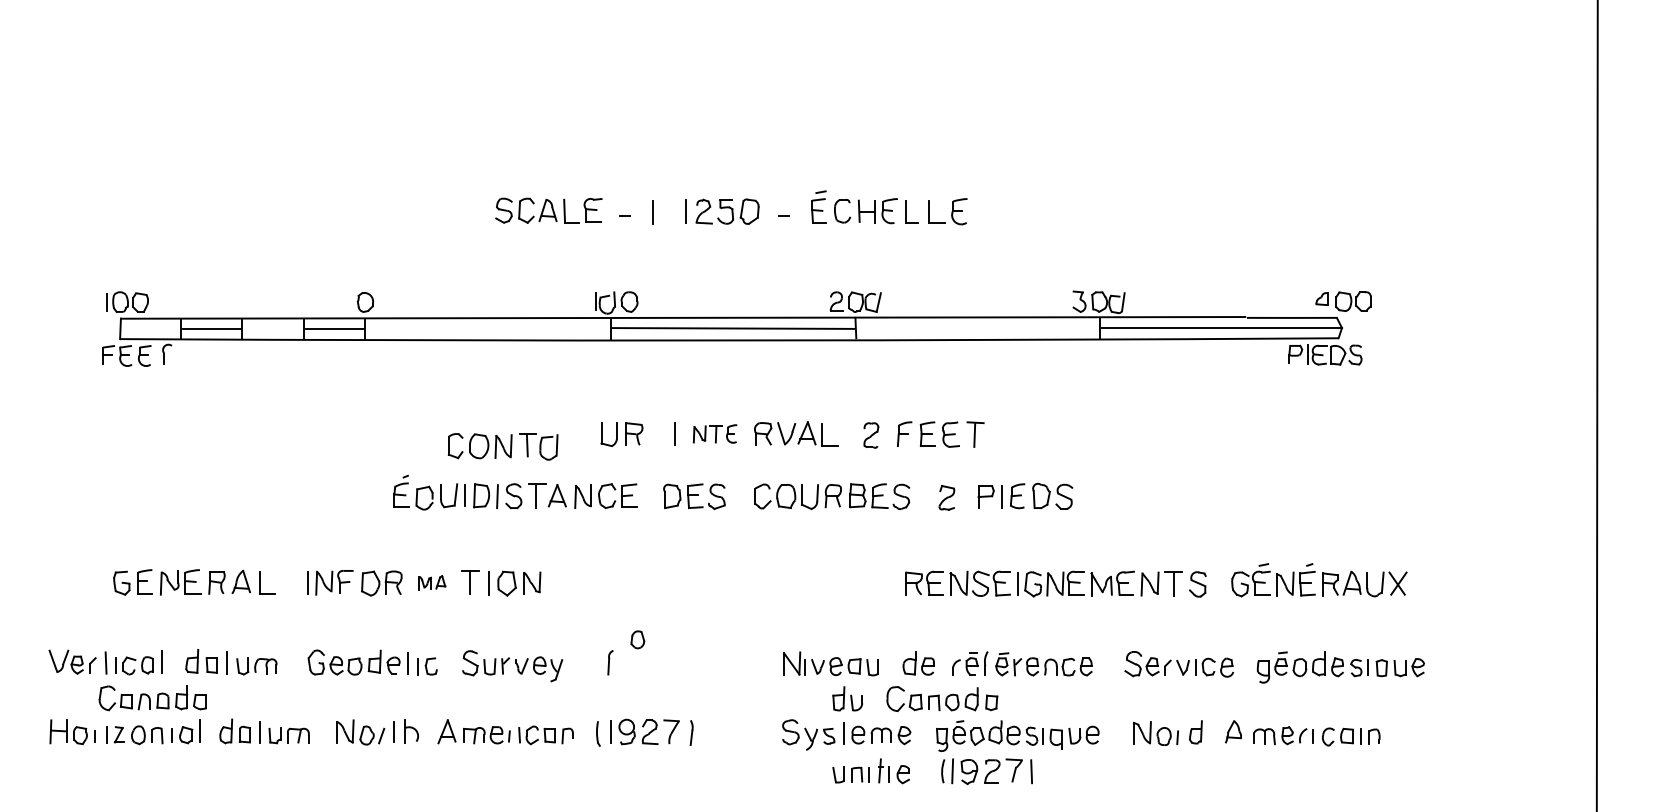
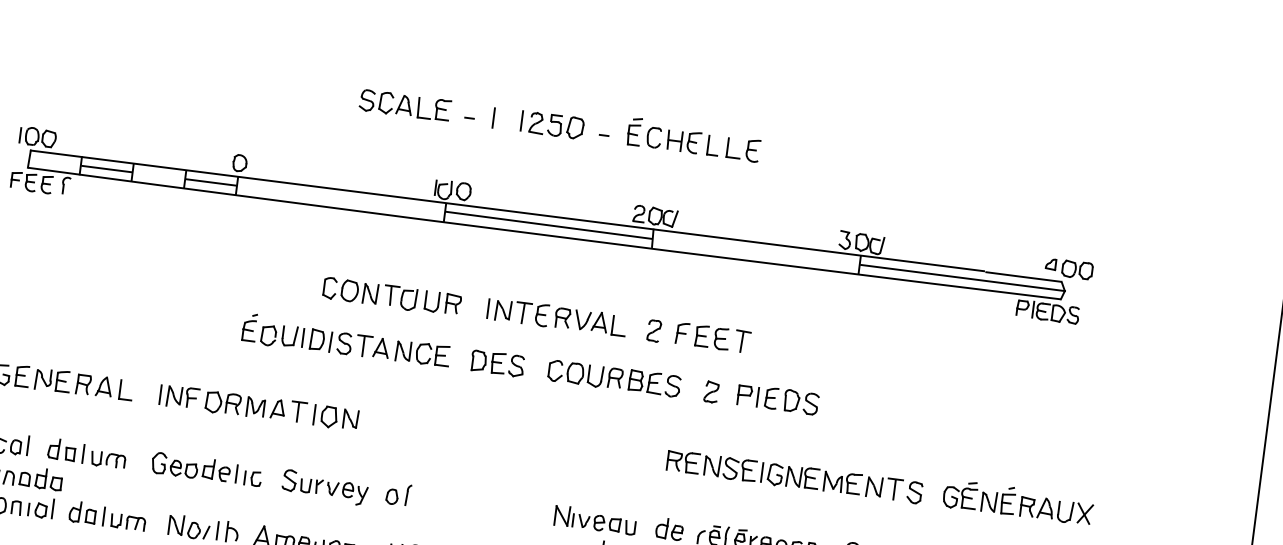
part: (714, 433) -> (521, 312), size x1.43
part: (502, 446) -> (369, 293), moved
part: (432, 582) -> (266, 407), size x1.67
part: (637, 639) -> (391, 496), moved

